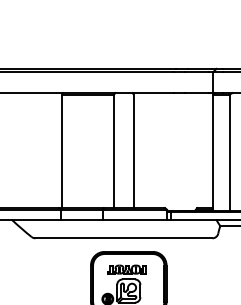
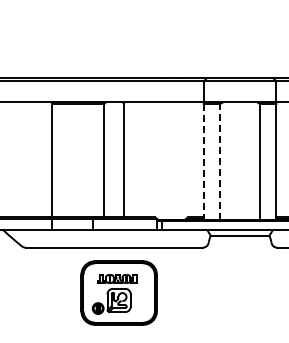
line: (230, 152) -> (220, 161), solid -> dashed
line: (213, 153) -> (203, 162), solid -> dashed

